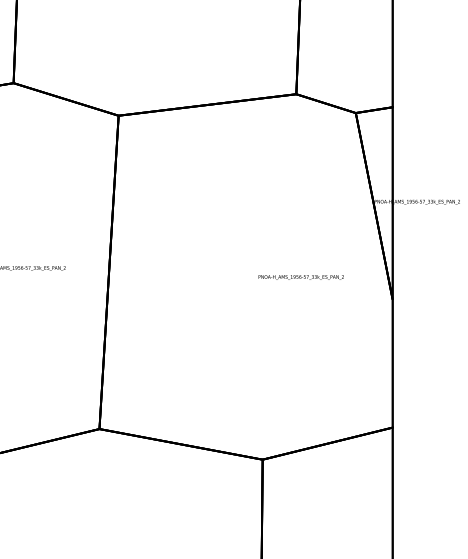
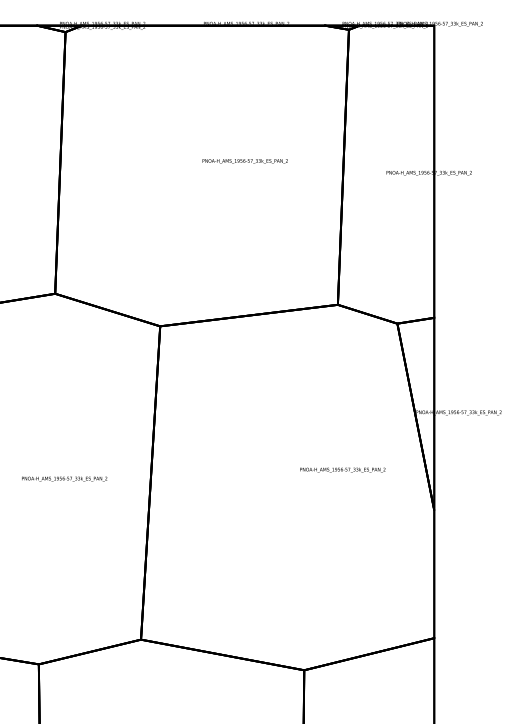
text: (300, 276) -> (342, 469), moved

